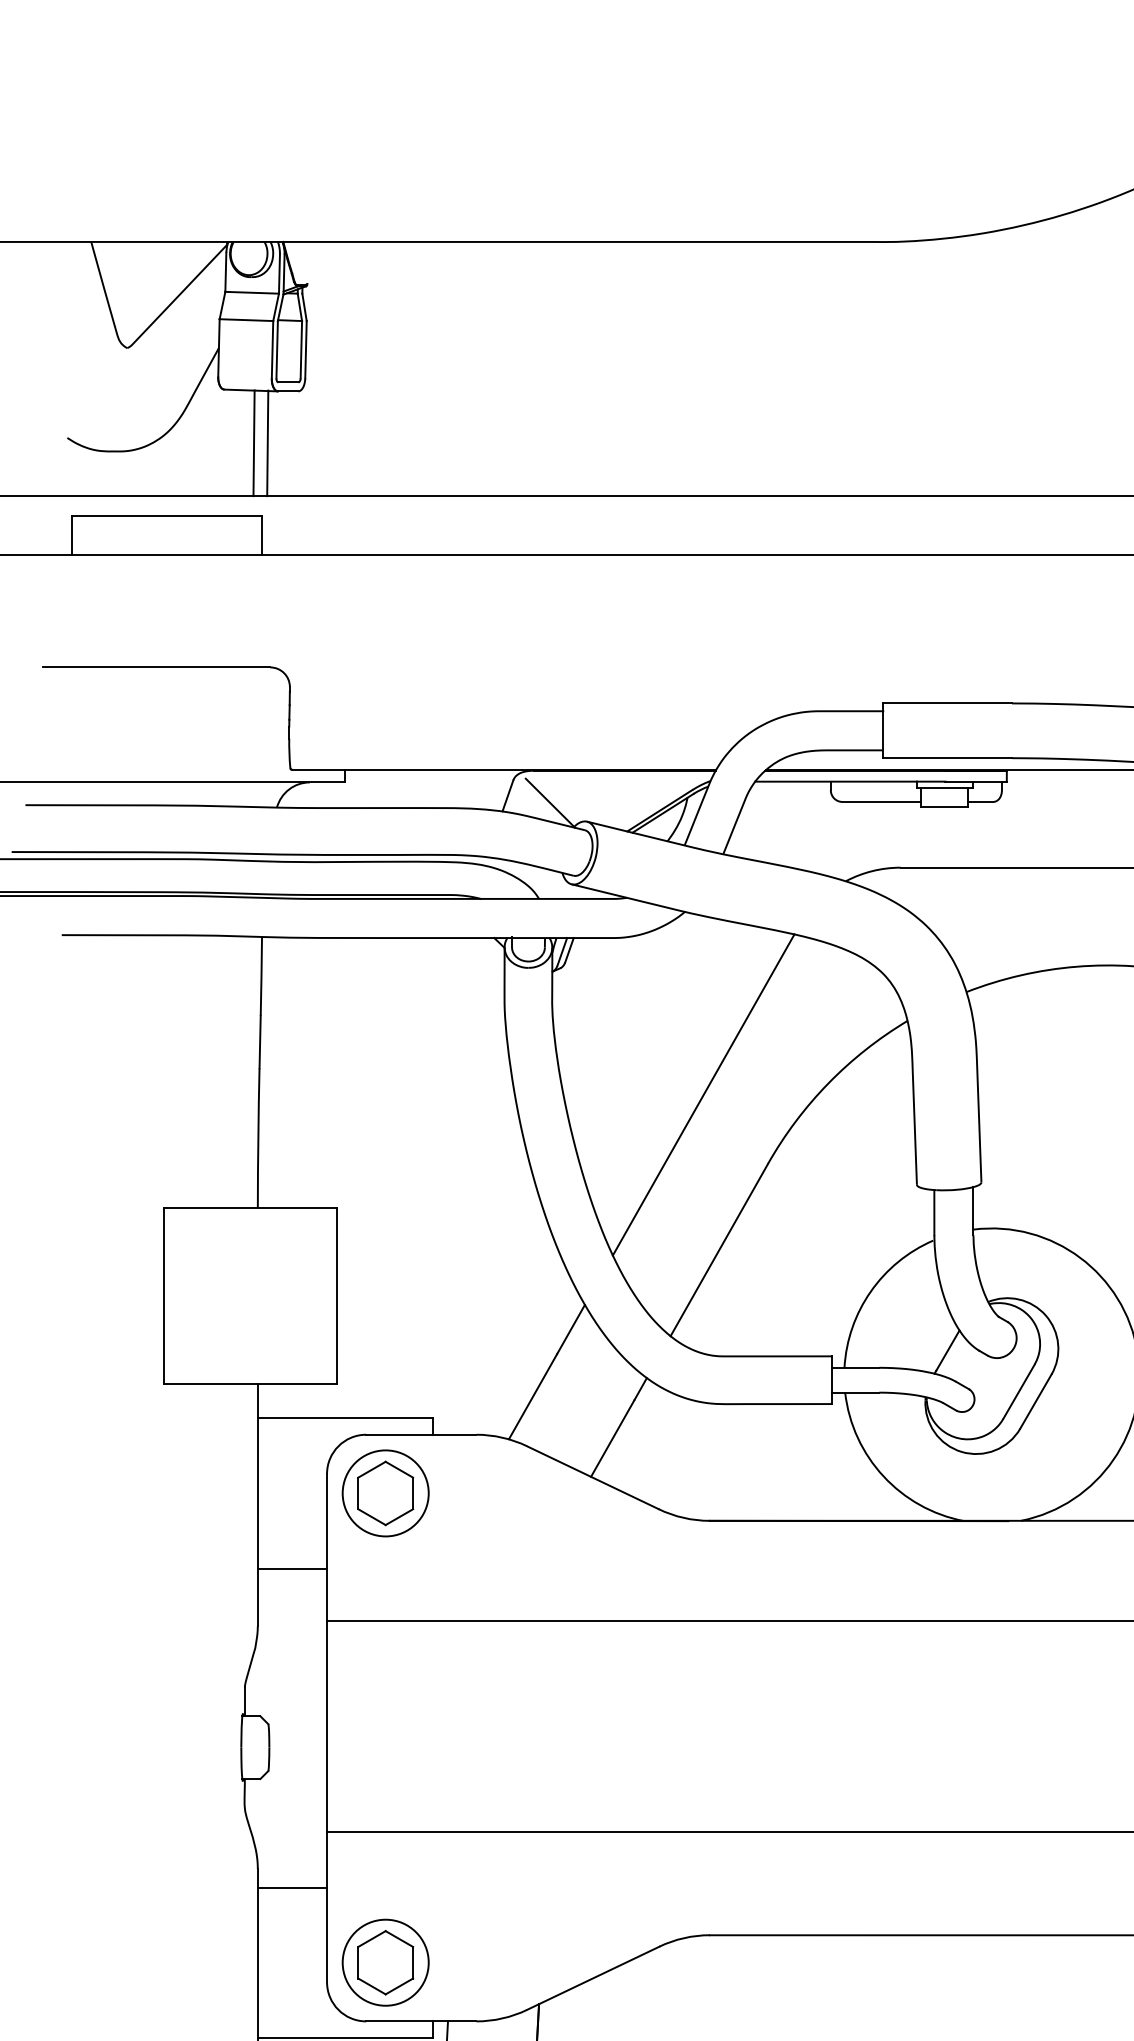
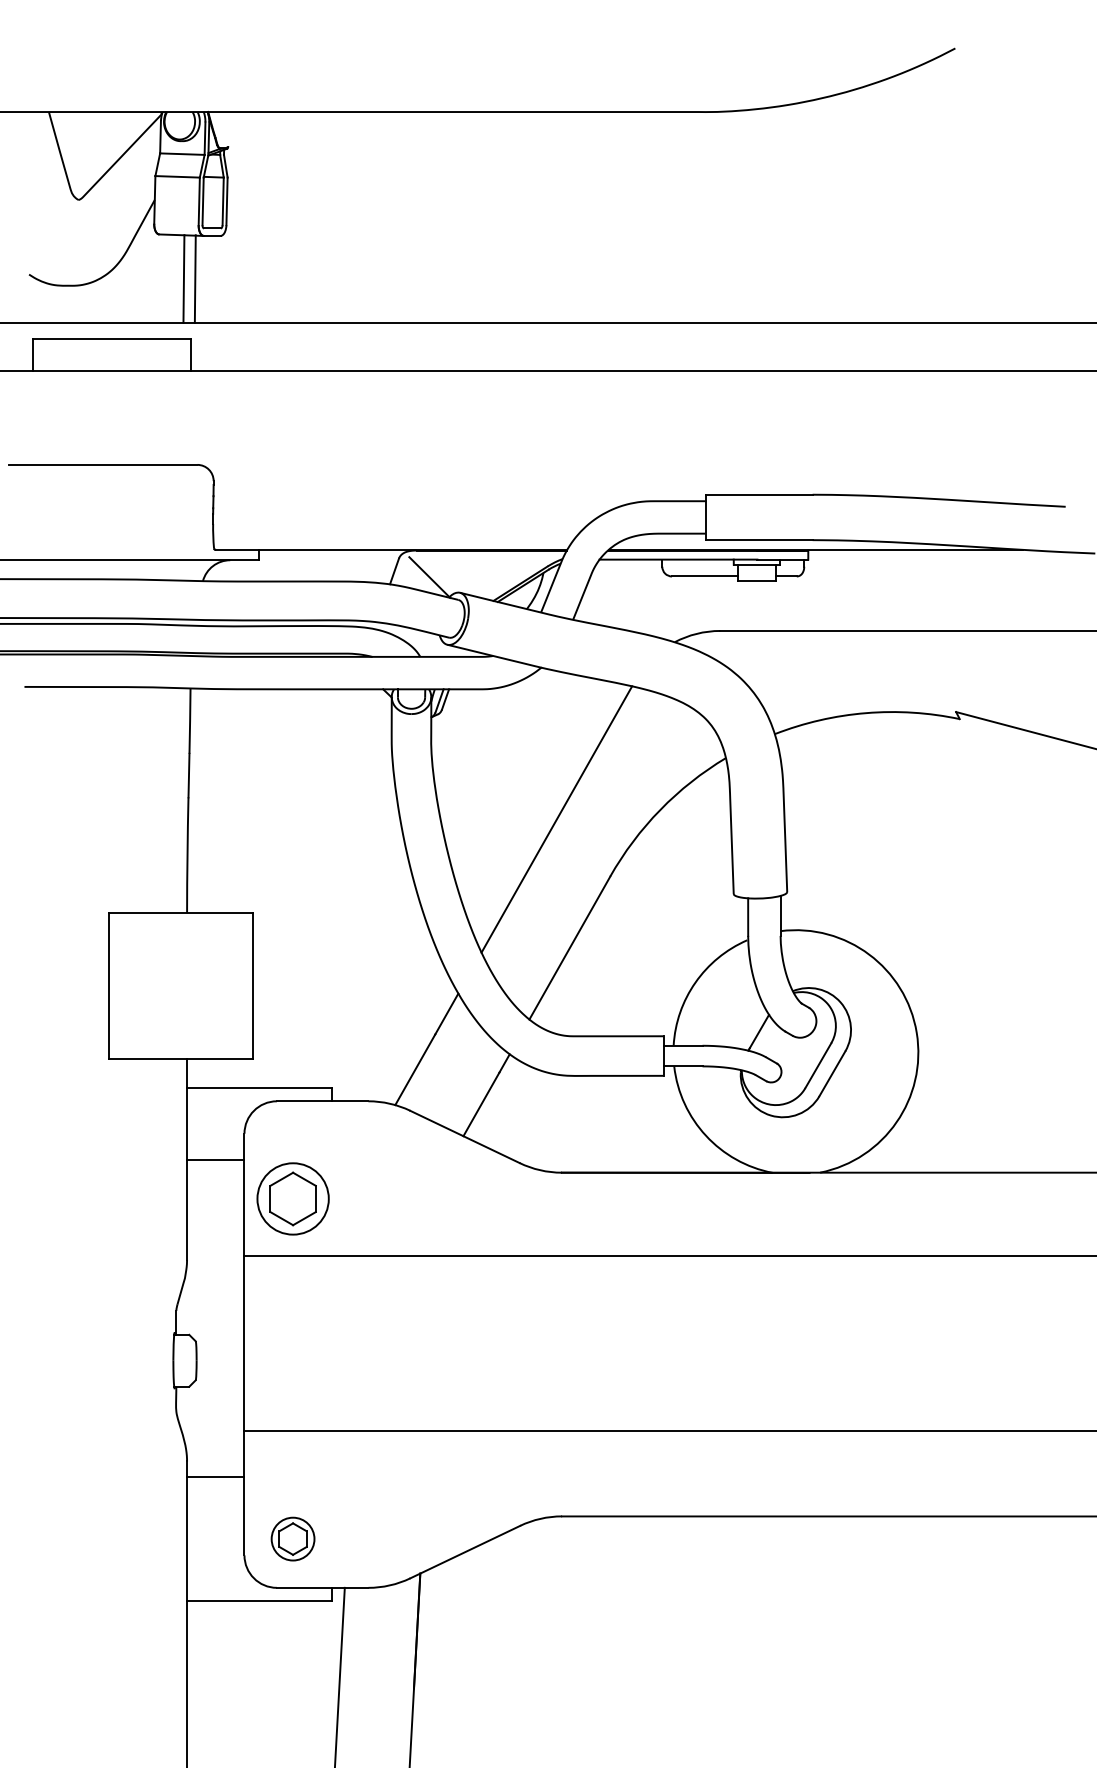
part: (384, 1492) -> (292, 1198), moved
line: (292, 1568) -> (215, 1160), moved
part: (384, 1961) -> (292, 1538), size x0.6

